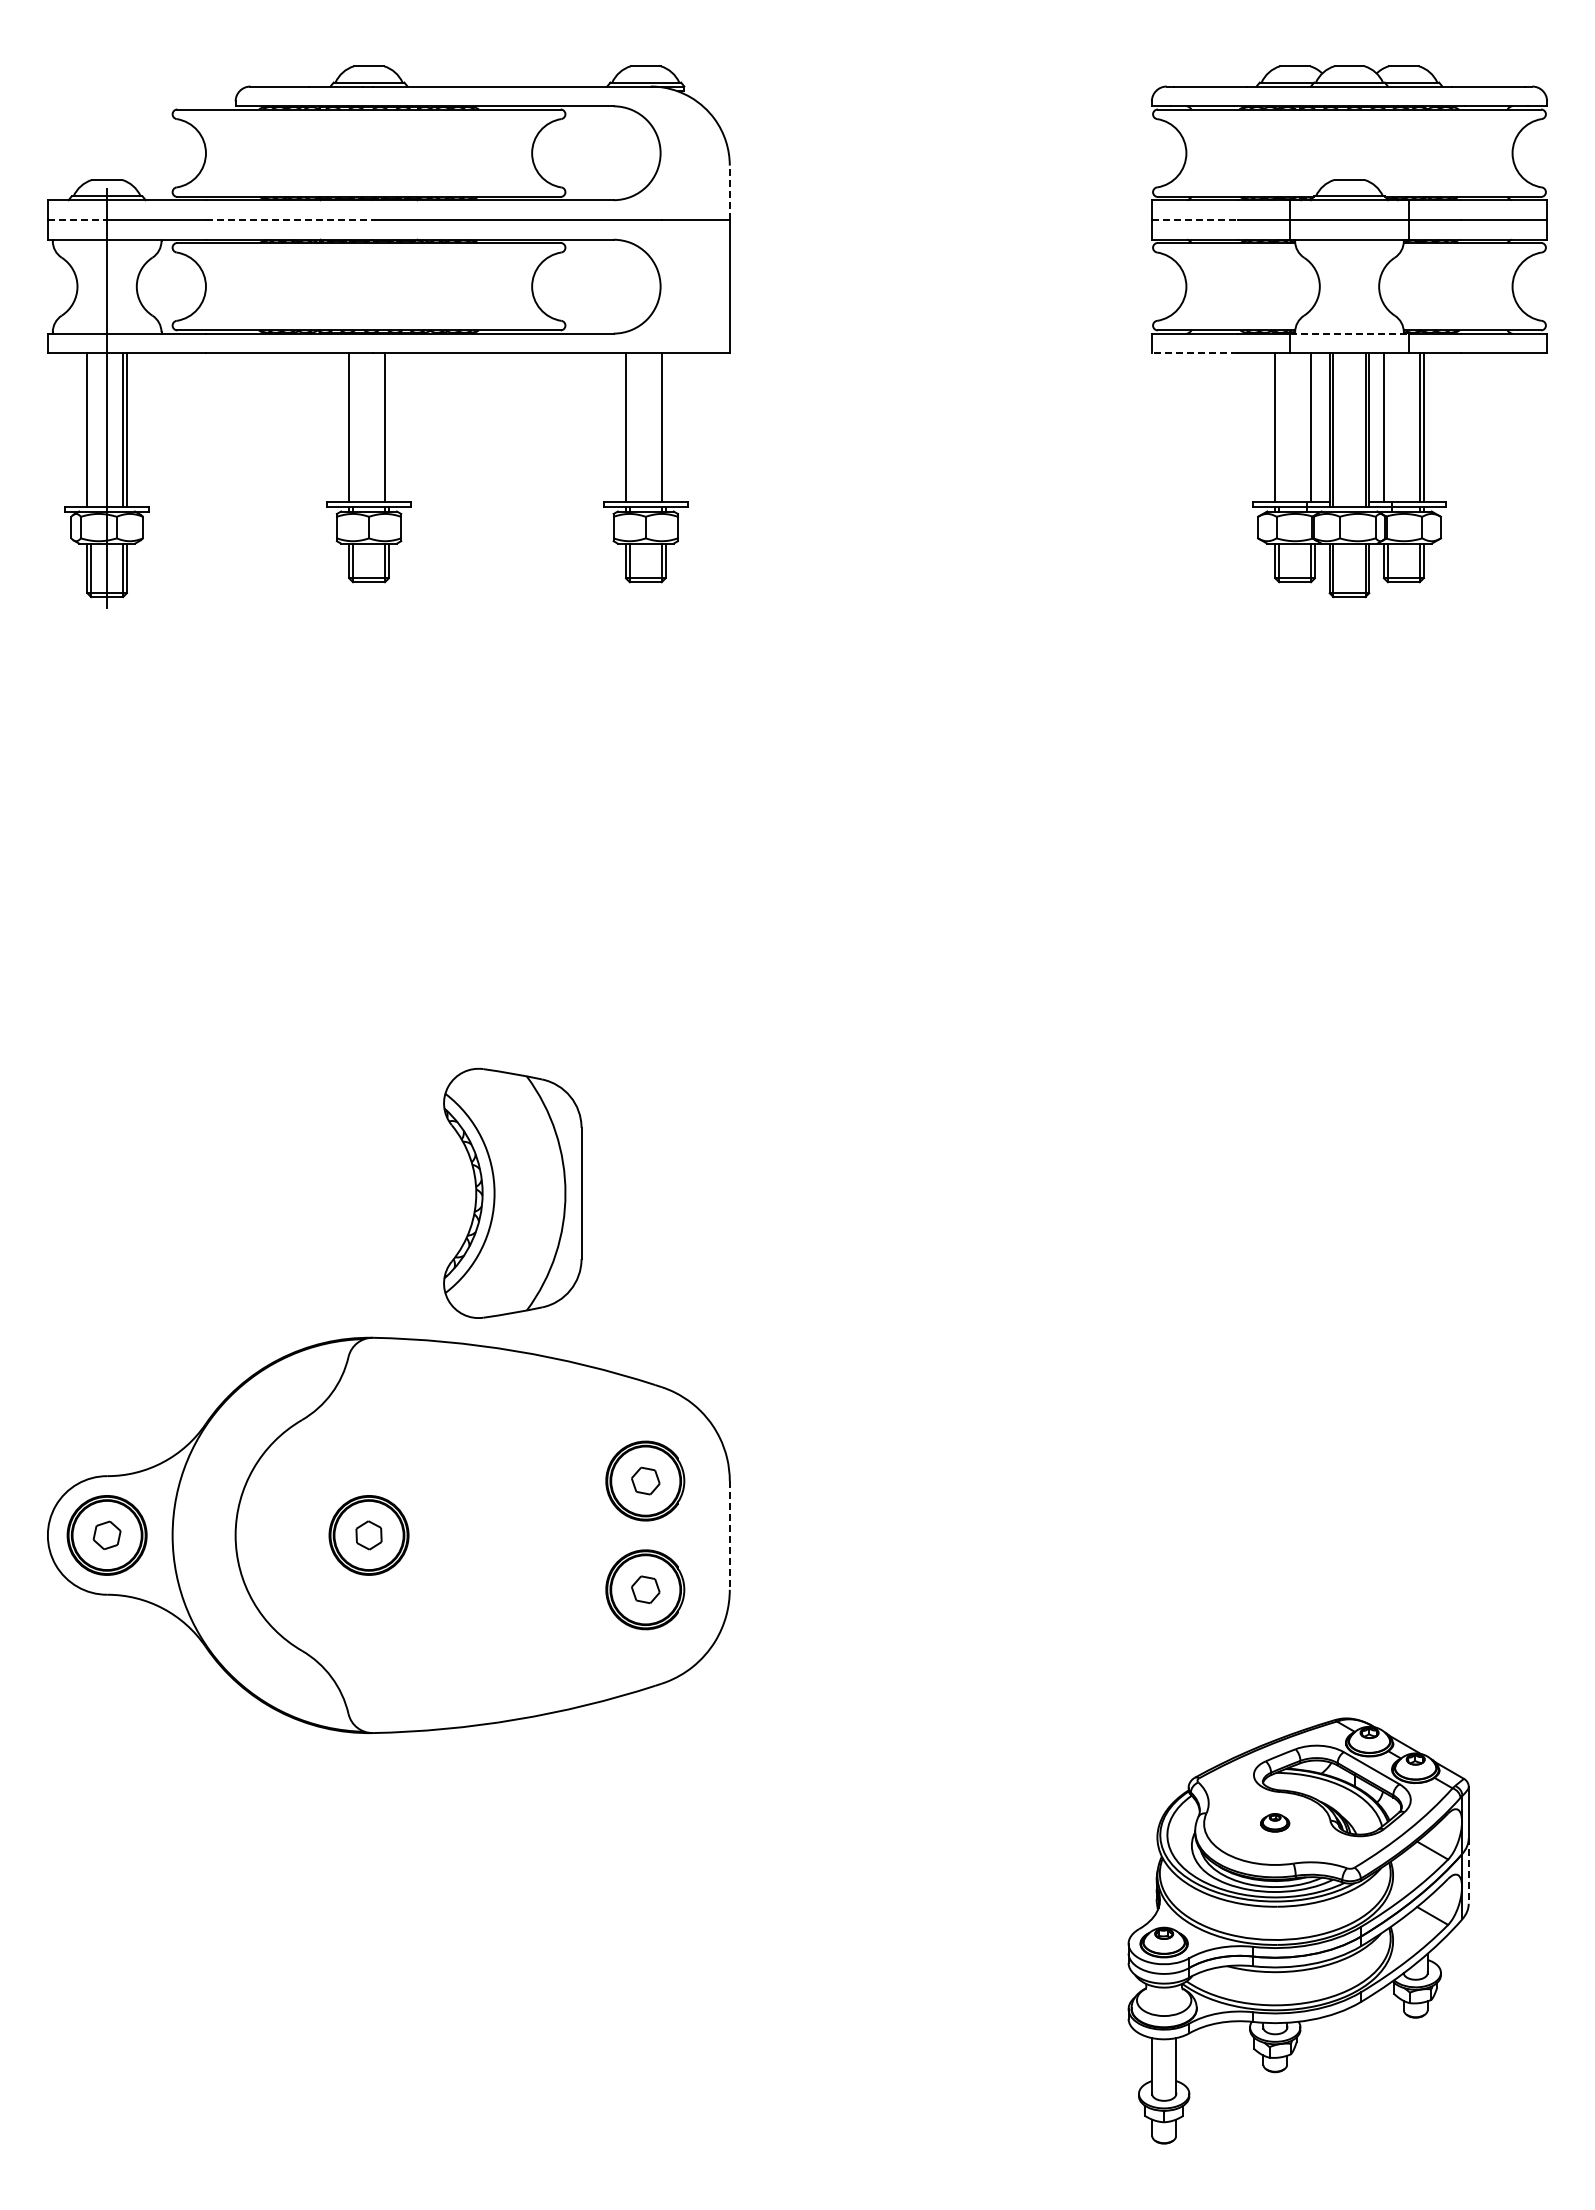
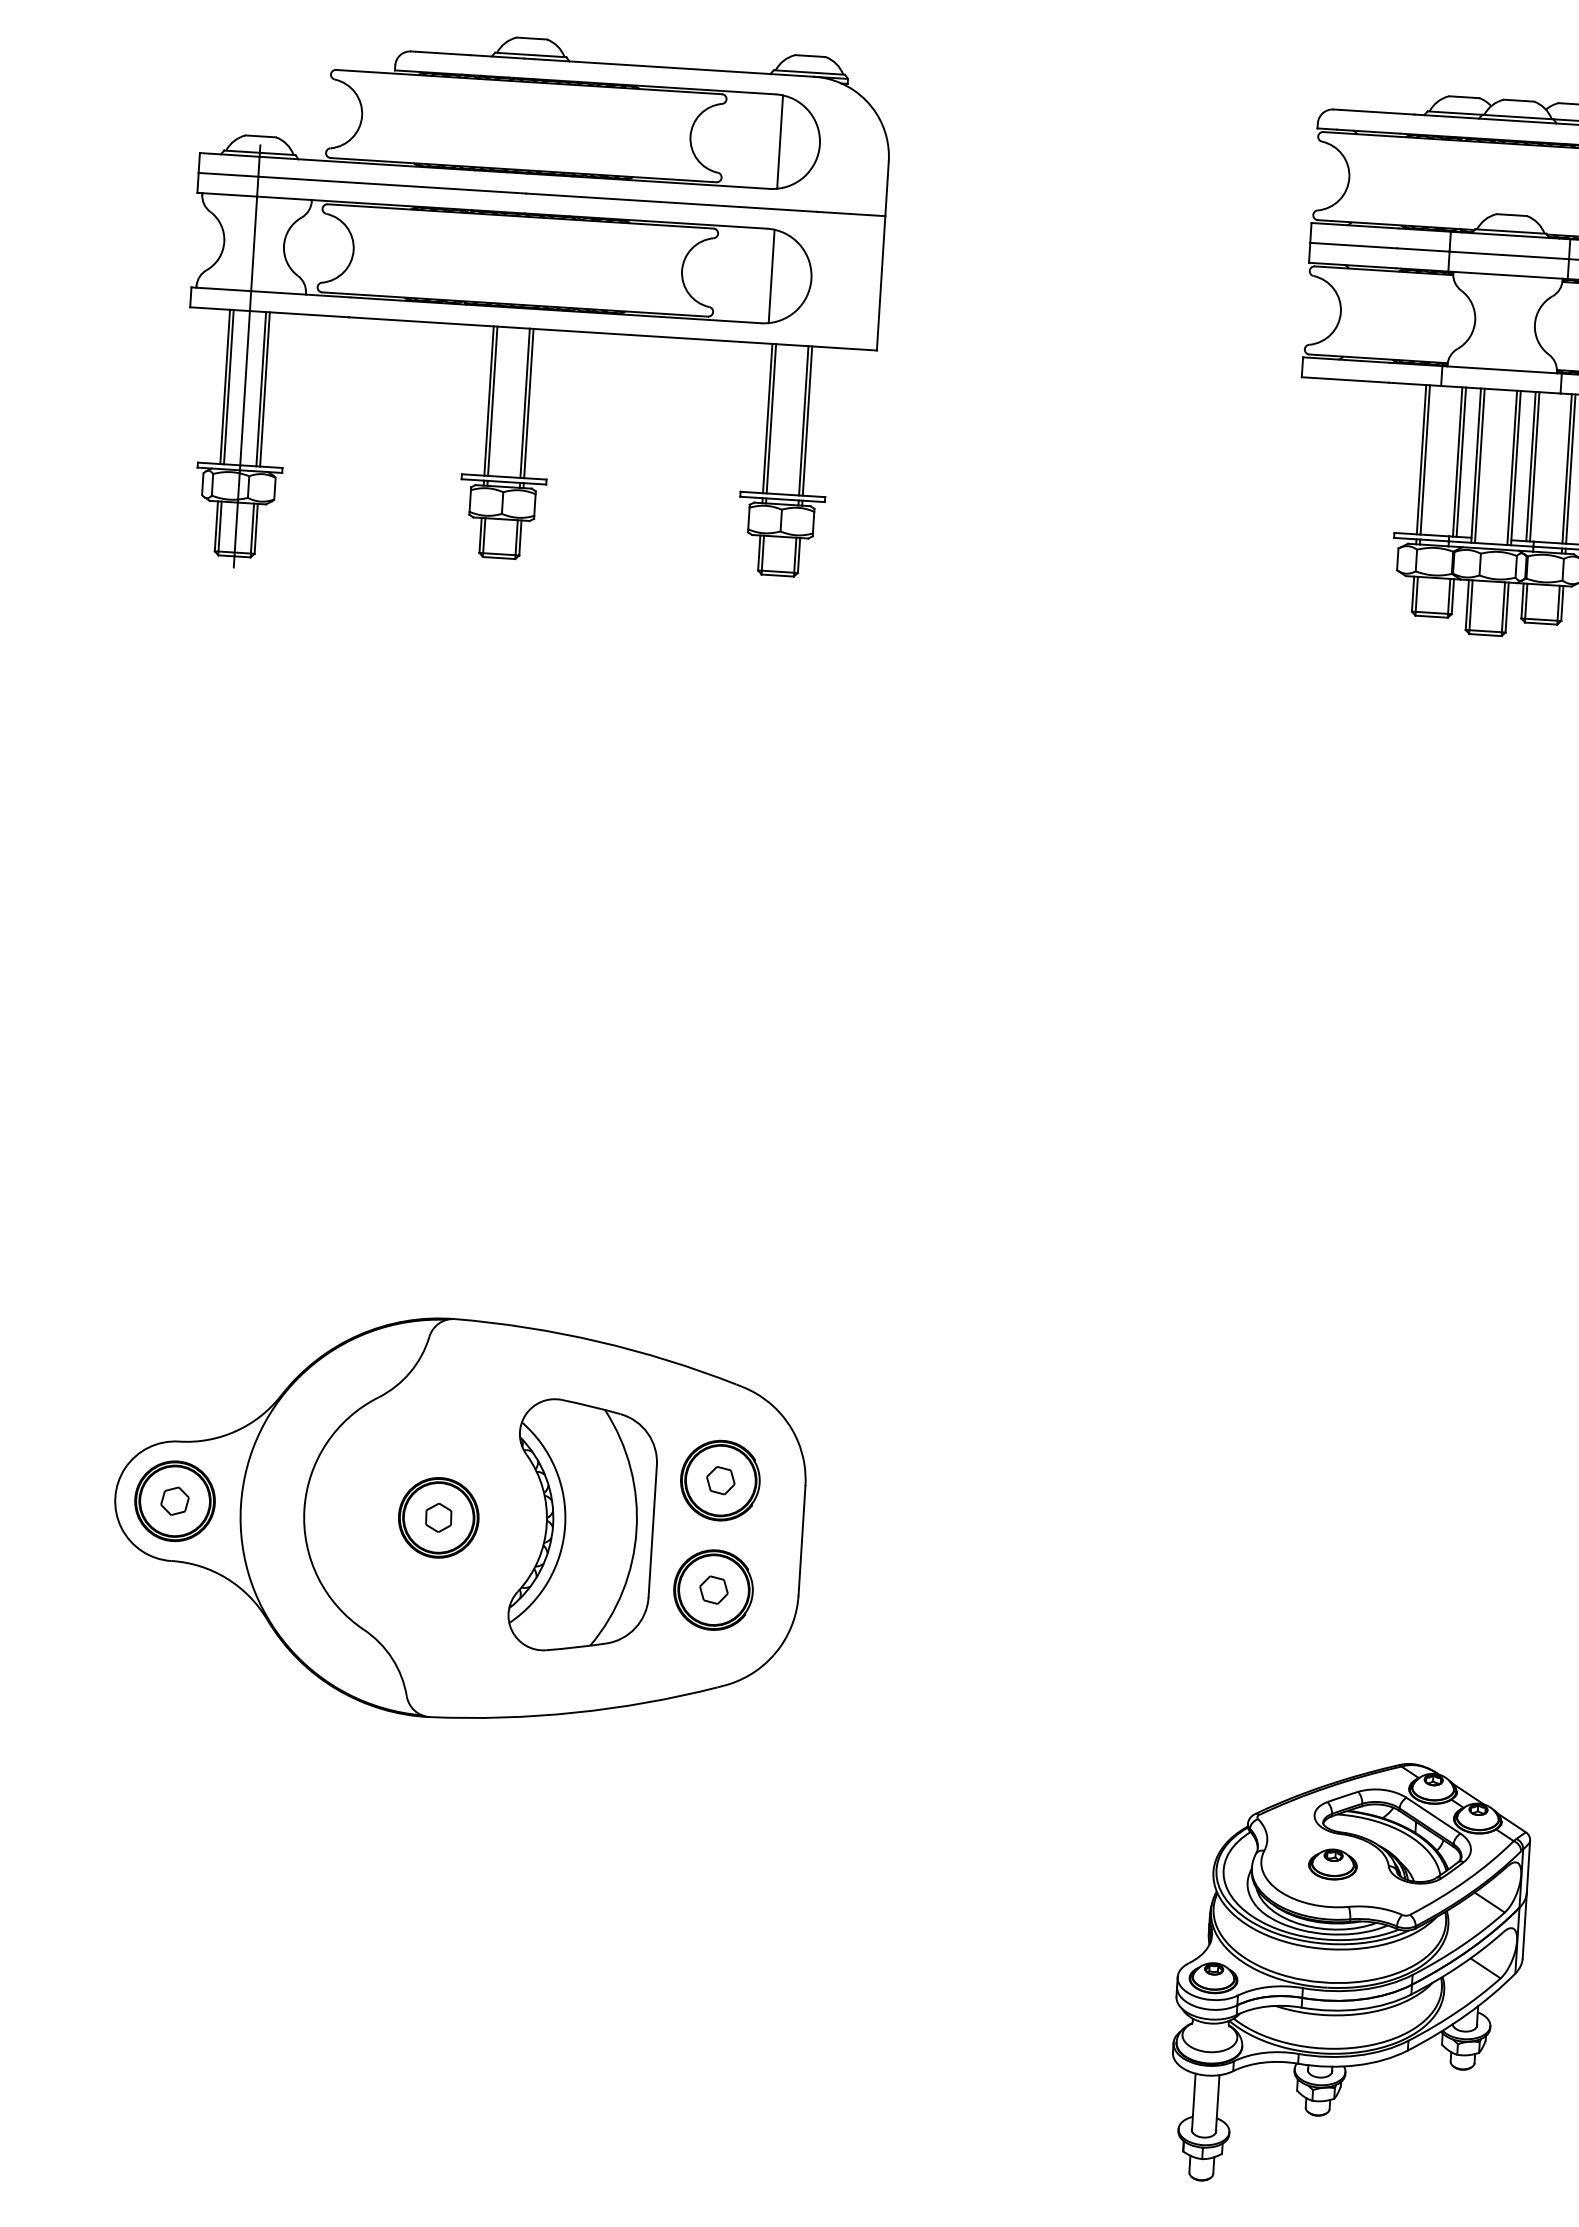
line: (621, 152) -> (780, 141), added
line: (729, 192) -> (886, 188), dashed -> solid
line: (77, 219) -> (228, 174), dashed -> solid
line: (289, 219) -> (442, 187), dashed -> solid
line: (1195, 219) -> (1354, 245), dashed -> solid
line: (621, 286) -> (772, 276), added
line: (1349, 333) -> (1502, 369), dashed -> solid
line: (1194, 353) -> (1344, 380), dashed -> solid
line: (352, 427) -> (492, 401), added
line: (388, 427) -> (528, 403), added
line: (629, 427) -> (771, 418), added
line: (665, 427) -> (807, 421), added
line: (1279, 427) -> (1425, 459), added
line: (1314, 427) -> (1460, 462), added
line: (1387, 427) -> (1534, 466), added
line: (91, 429) -> (229, 386), added
part: (512, 1192) -> (583, 1526), moved
line: (729, 1535) -> (801, 1540), dashed -> solid
part: (1274, 1822) -> (1332, 1864), size x1.67
line: (1468, 1871) -> (1524, 1925), dashed -> solid

